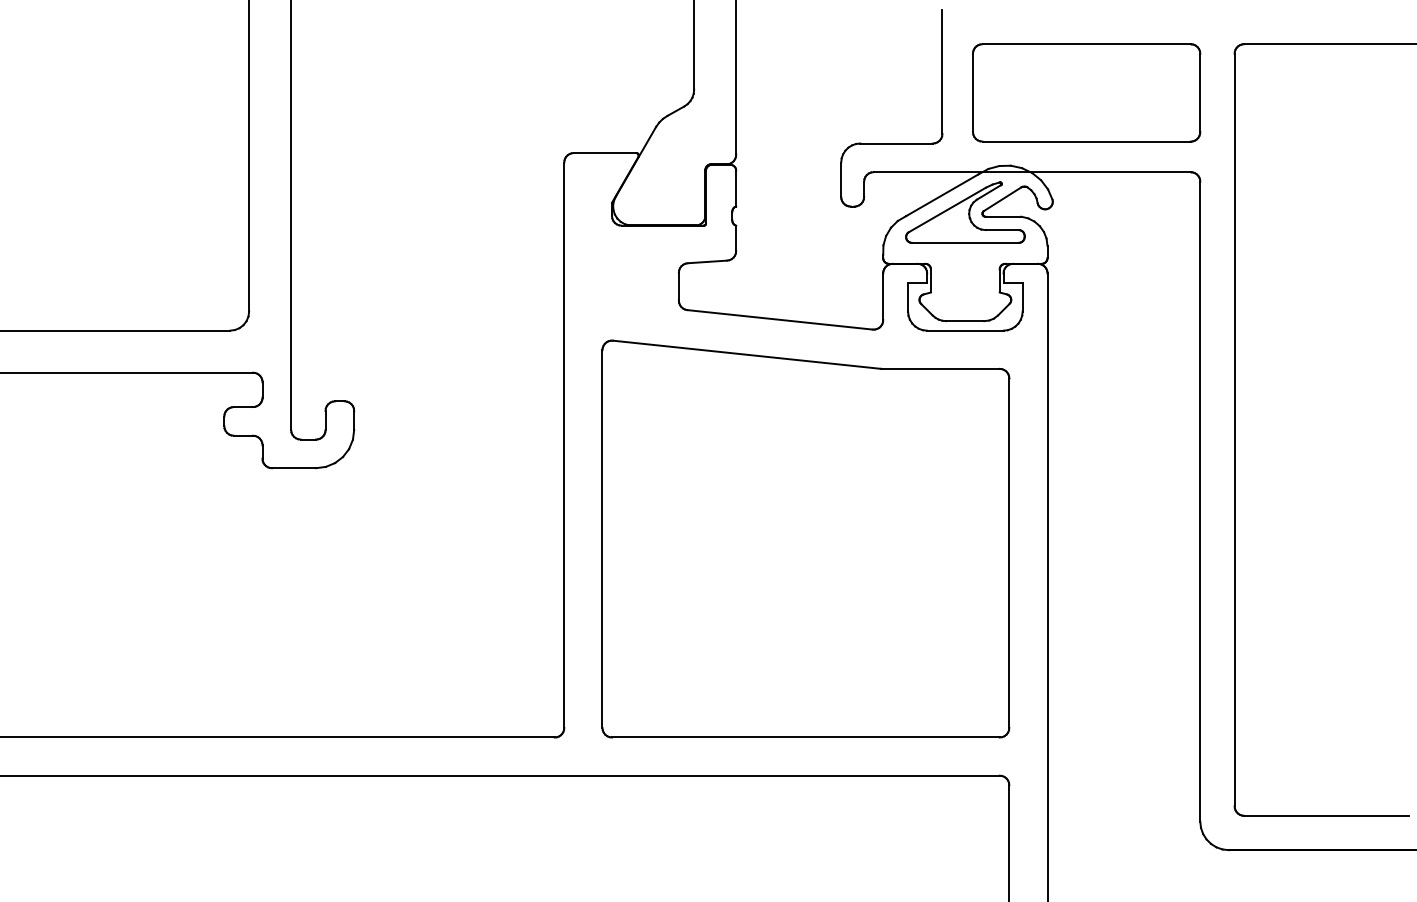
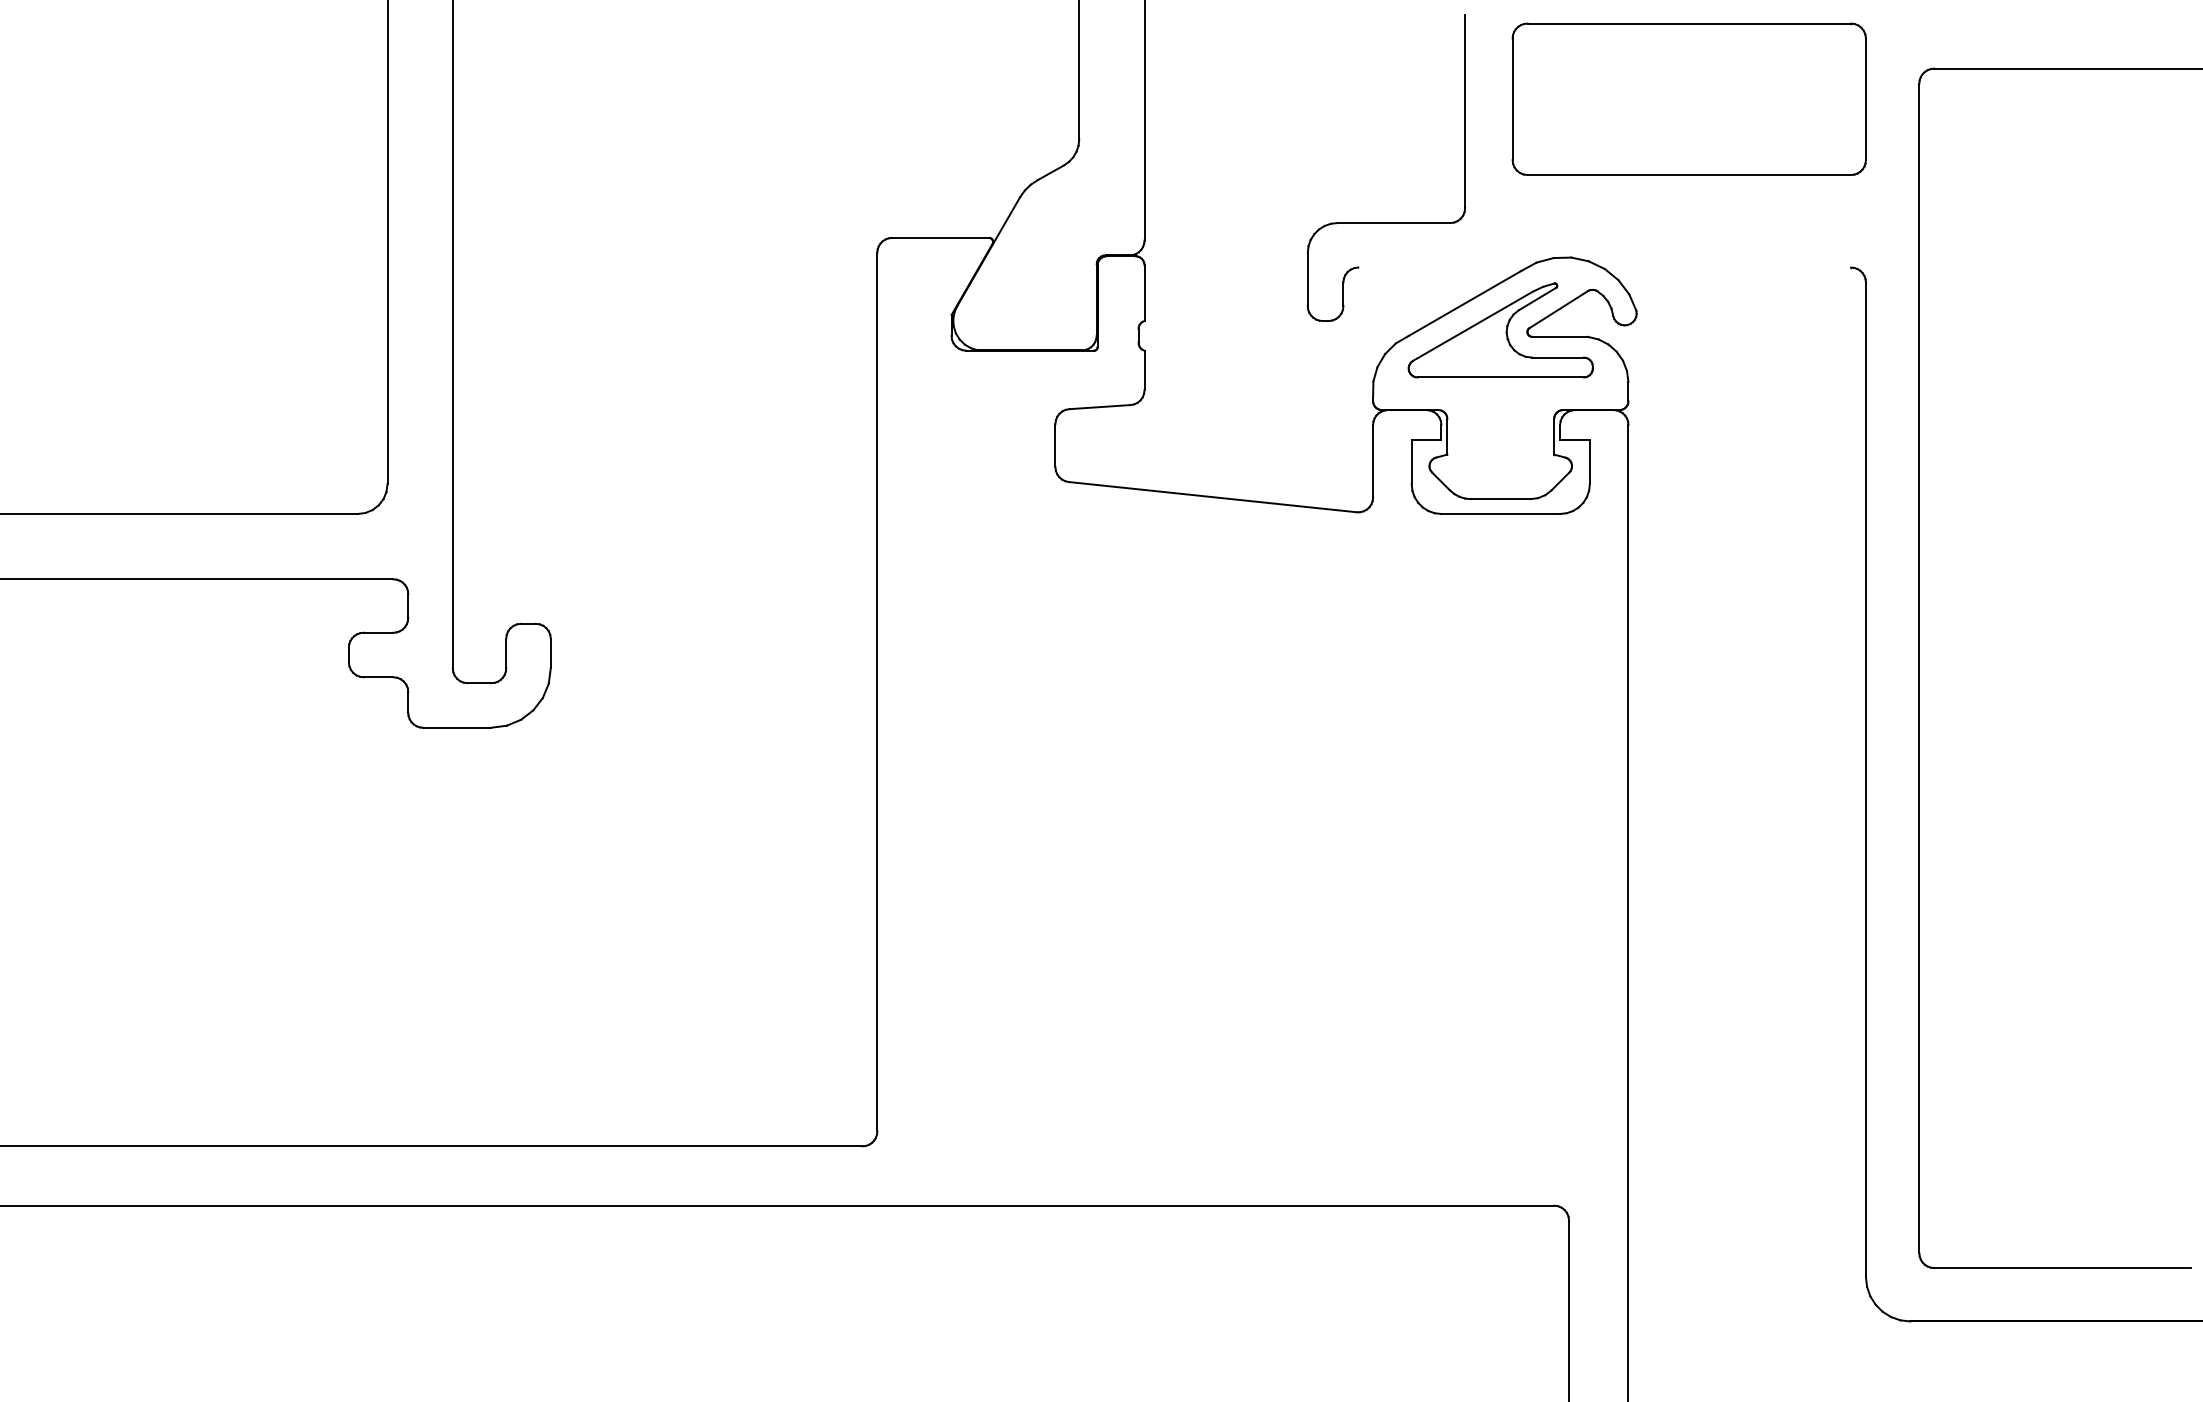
part: (1086, 92) -> (1689, 98), moved
line: (1031, 172) -> (1603, 268), removed
part: (805, 538) -> (1252, 837), removed

